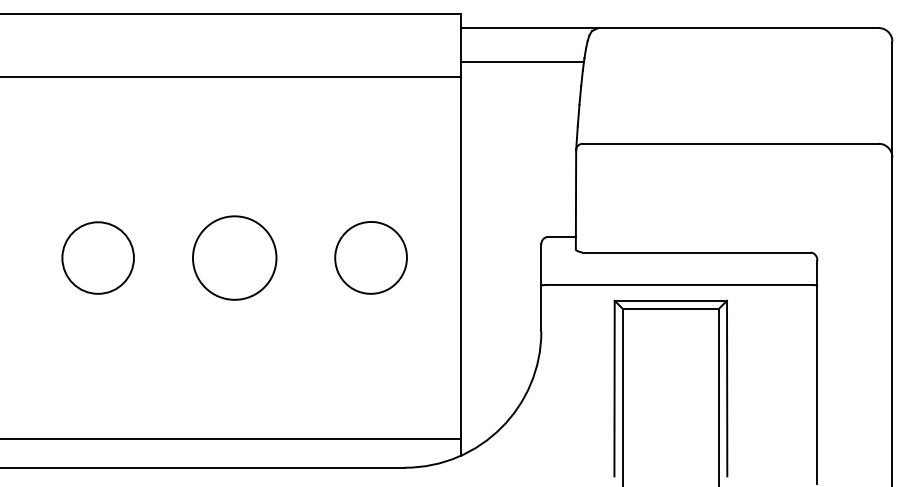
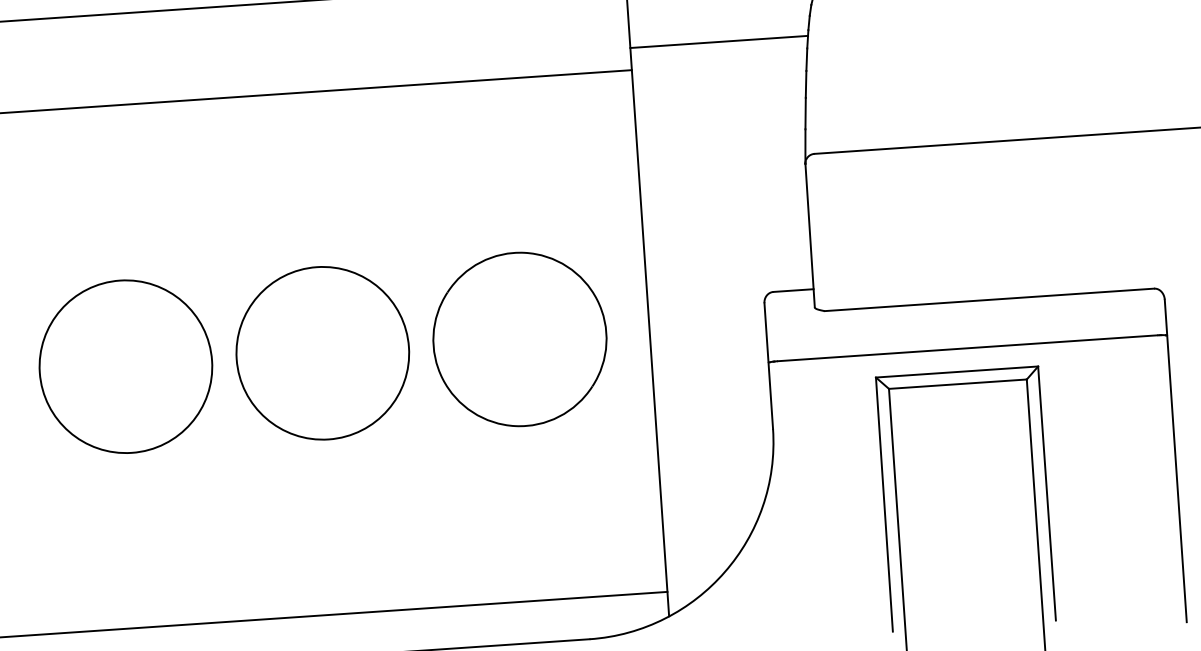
circle: (97, 257) -> (124, 365), size x1.67
circle: (234, 257) -> (322, 352), size x1.43
part: (370, 257) -> (518, 339), size x1.67

